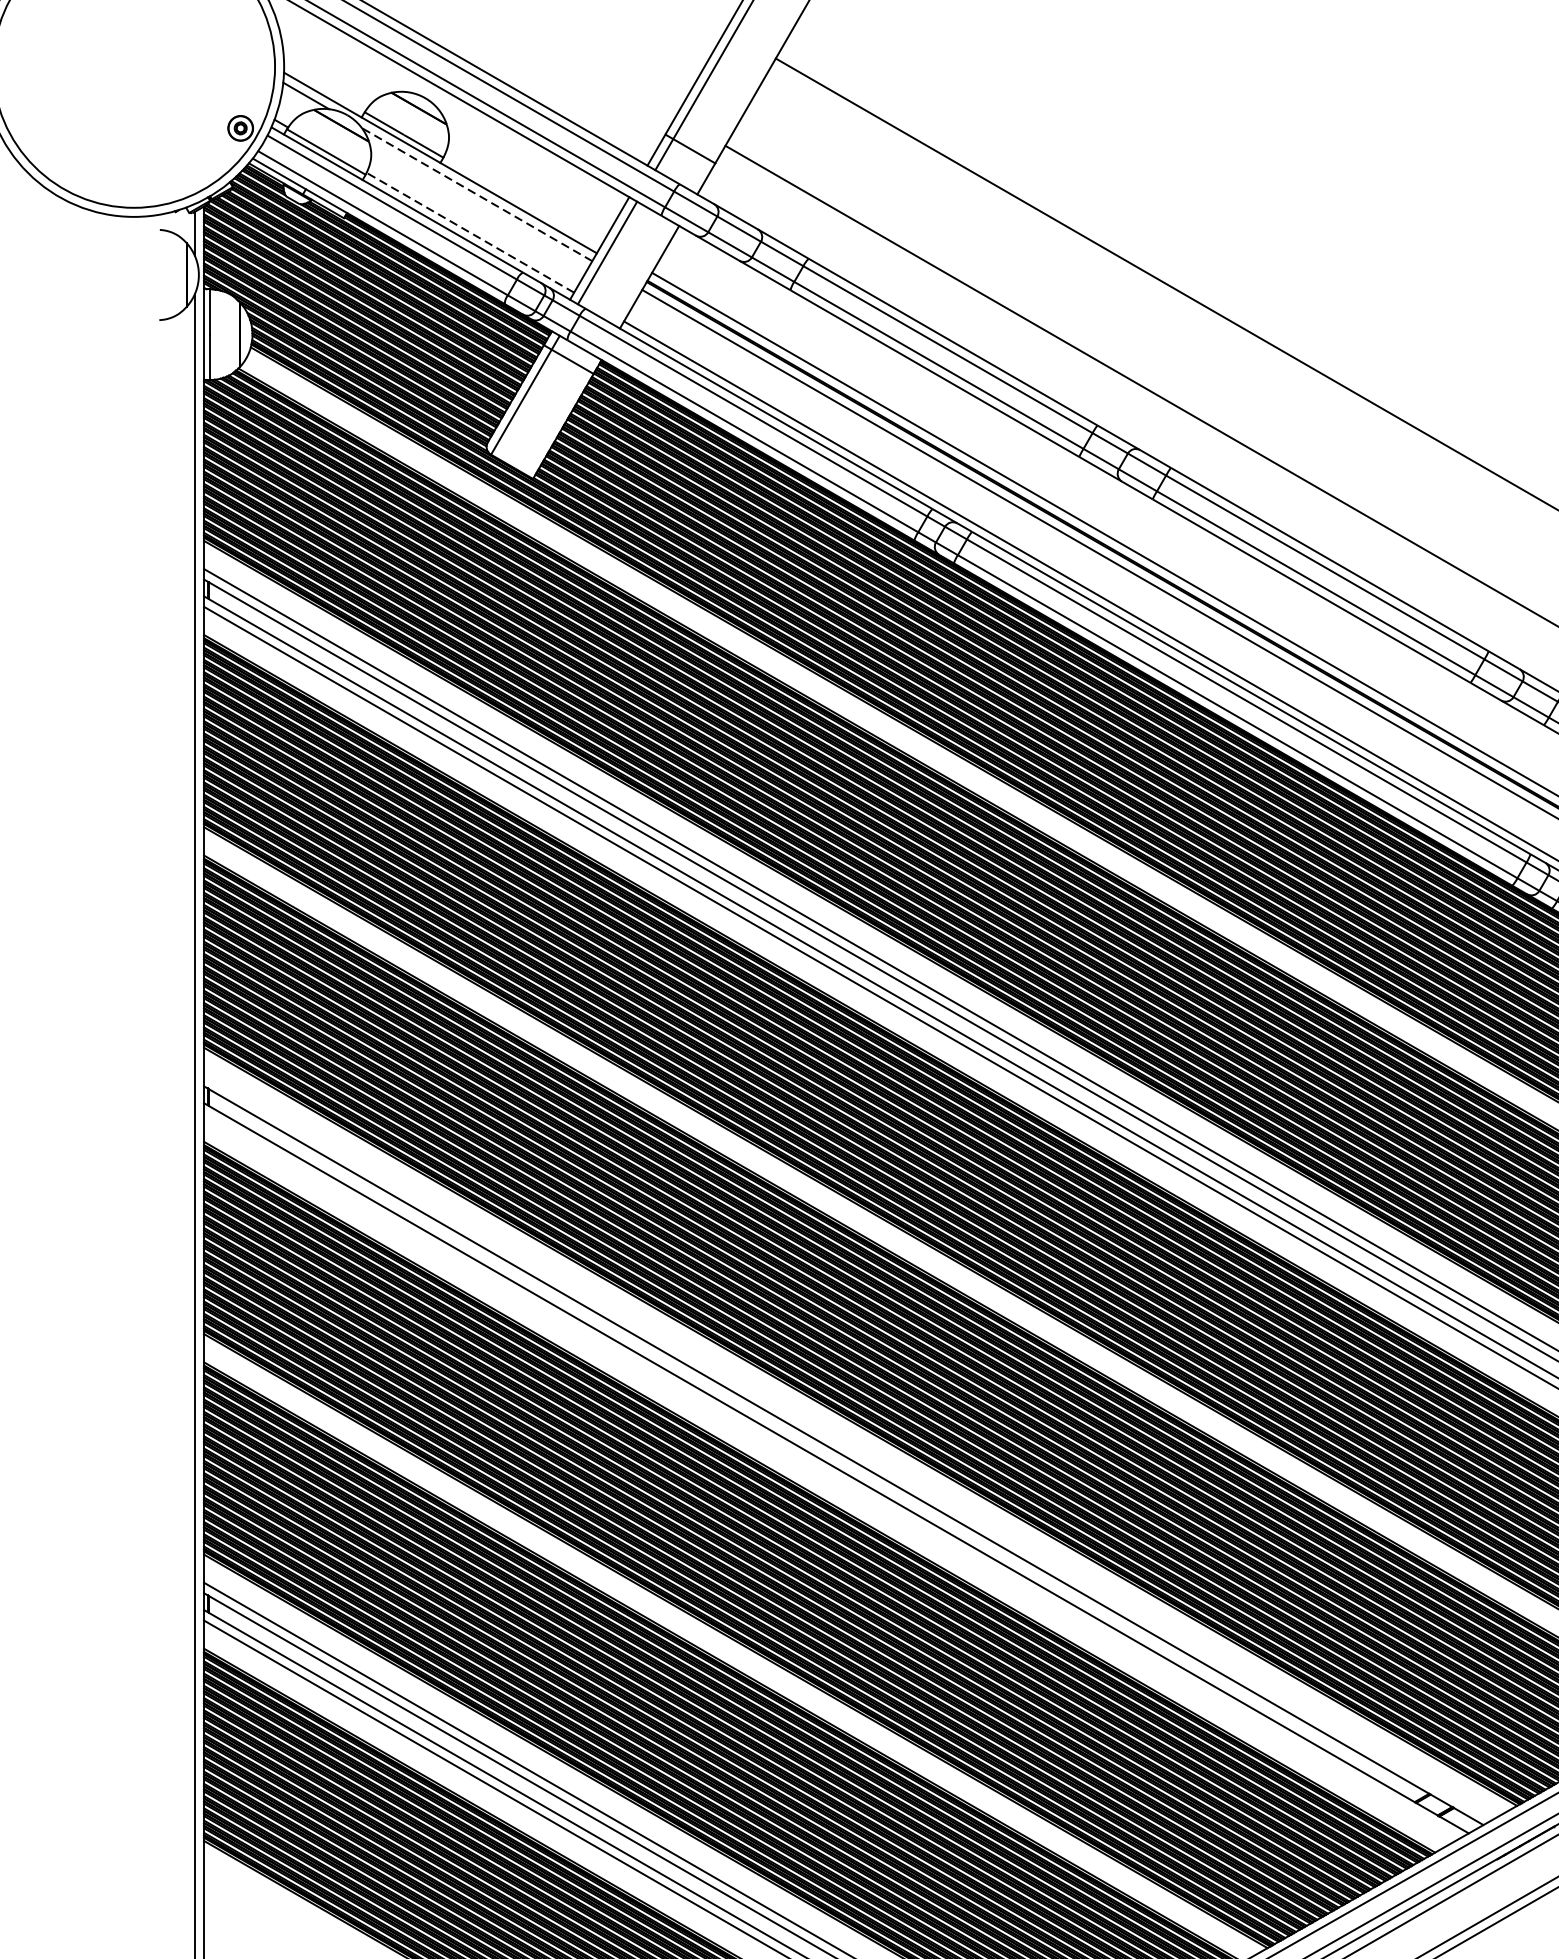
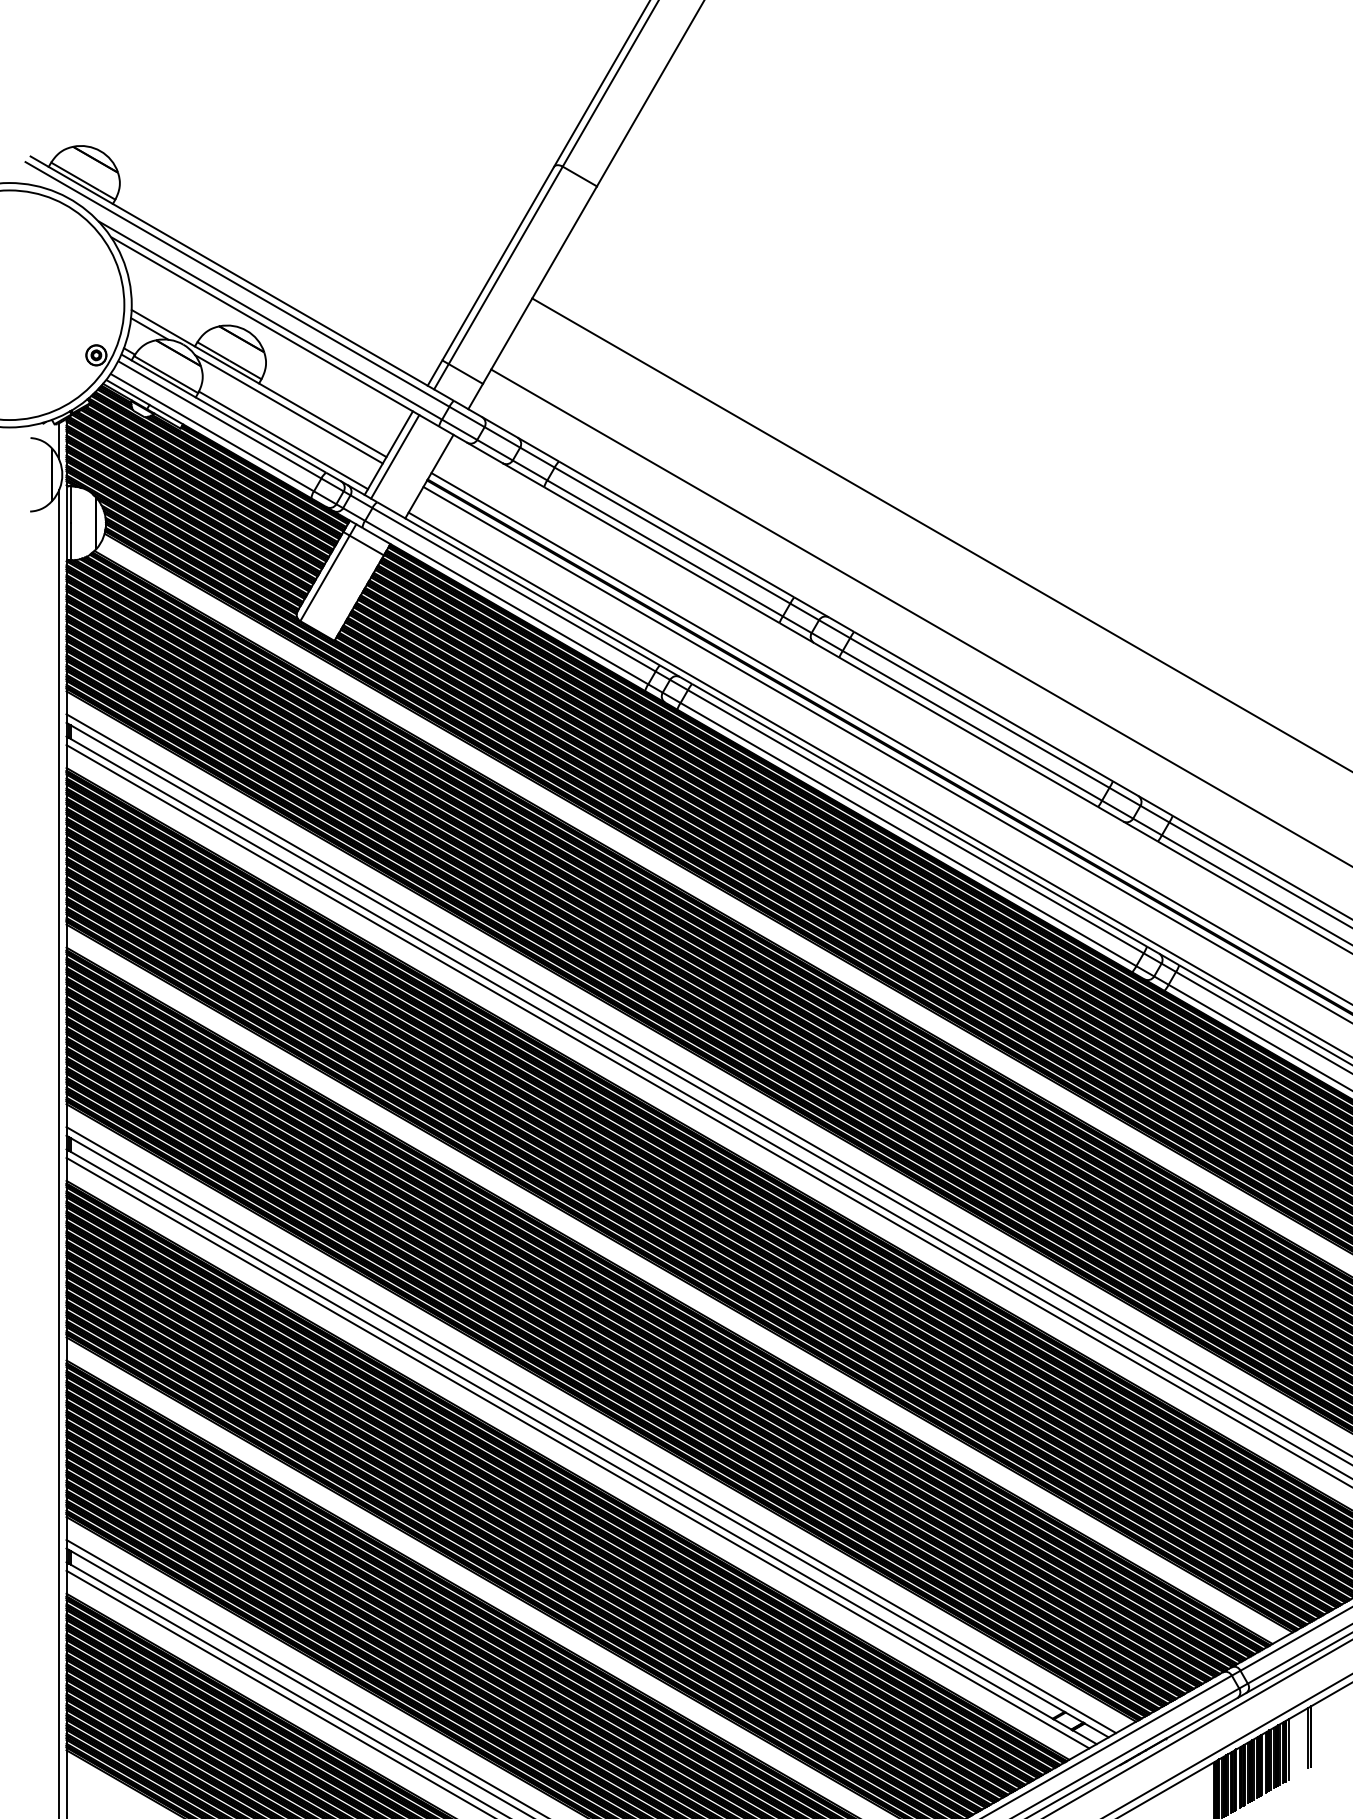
line: (476, 194) -> (288, 409), dashed -> solid
line: (470, 232) -> (283, 440), dashed -> solid
line: (848, 1448) -> (591, 1430), added
line: (831, 1475) -> (577, 1452), added

